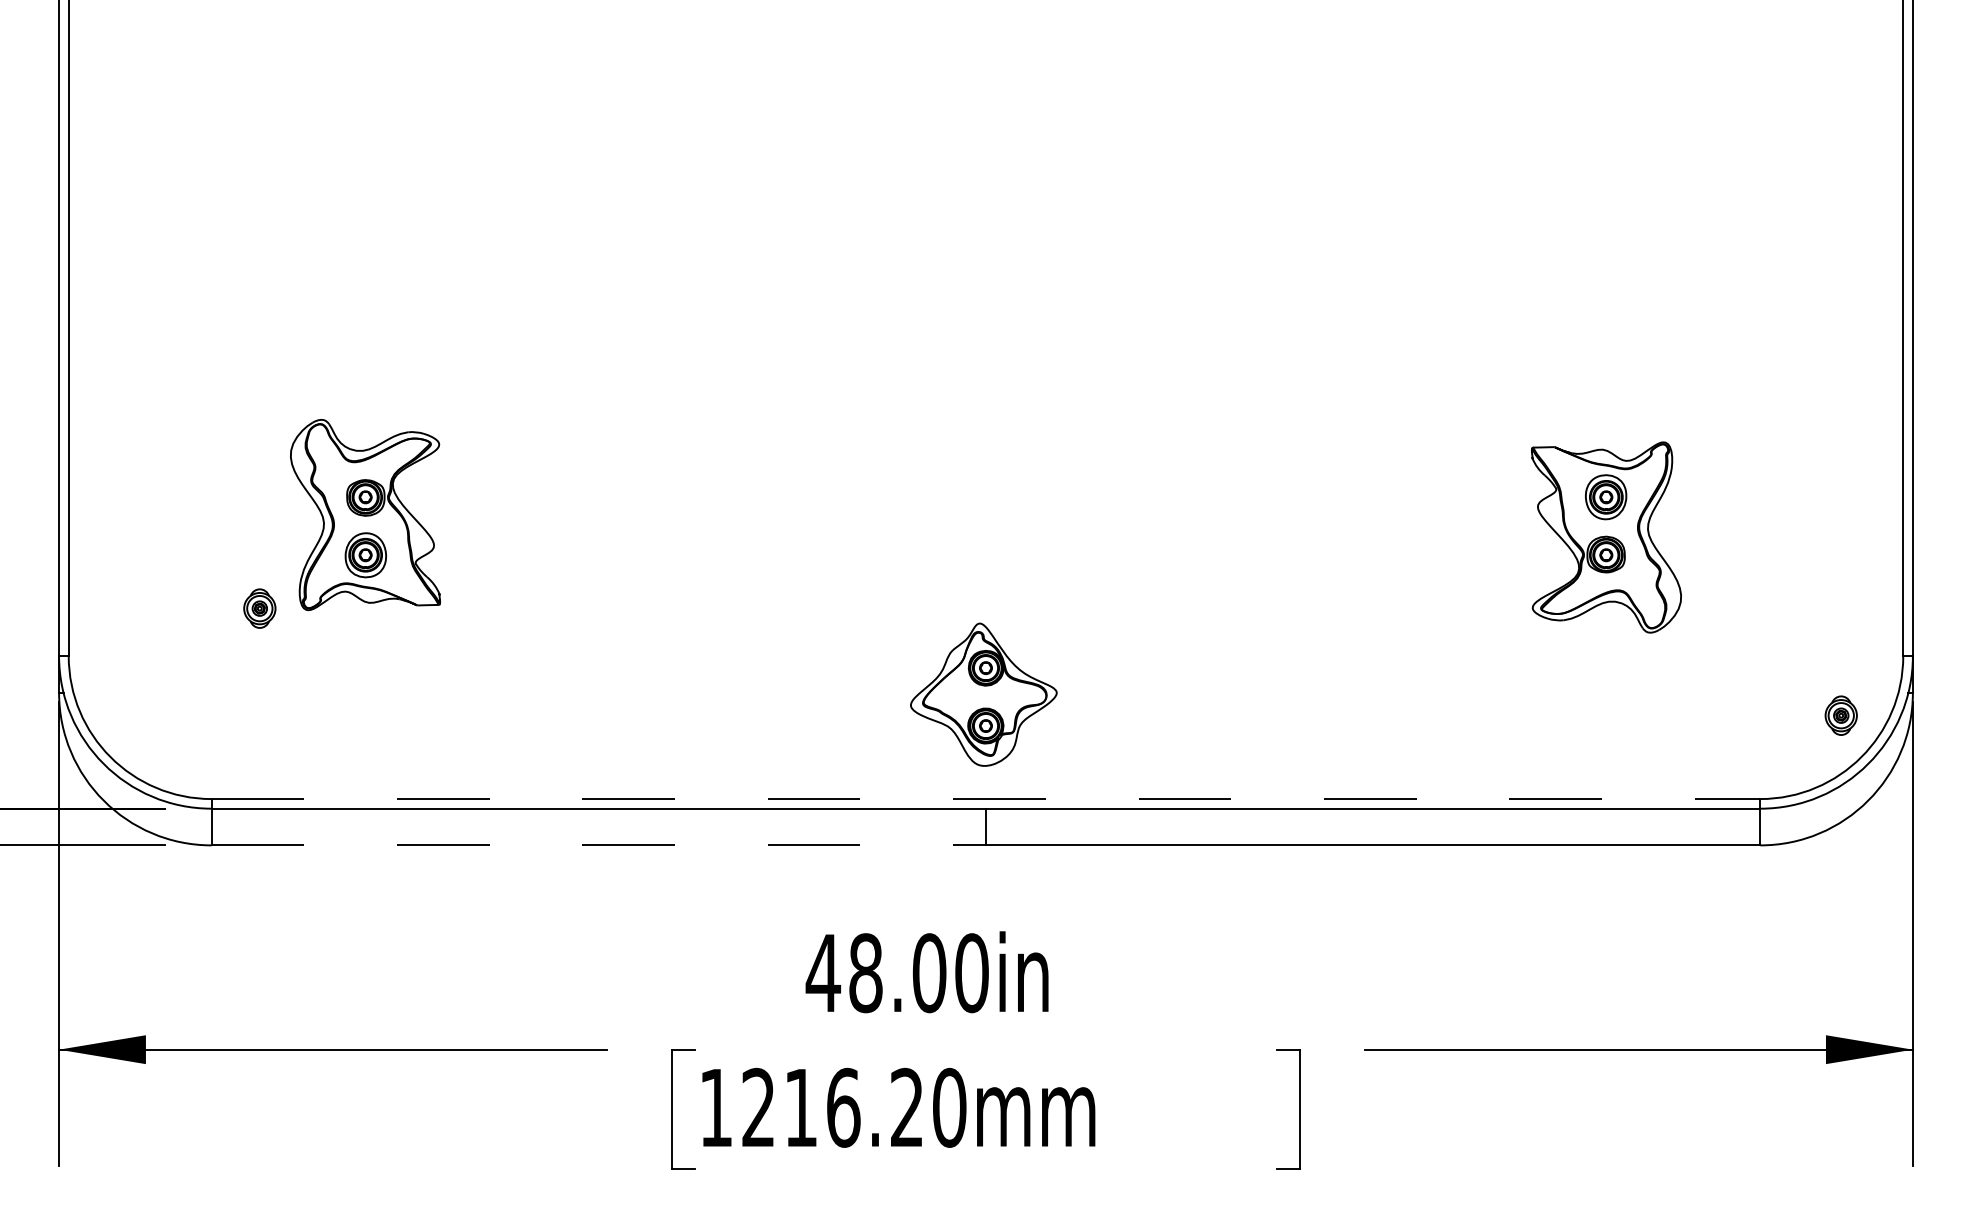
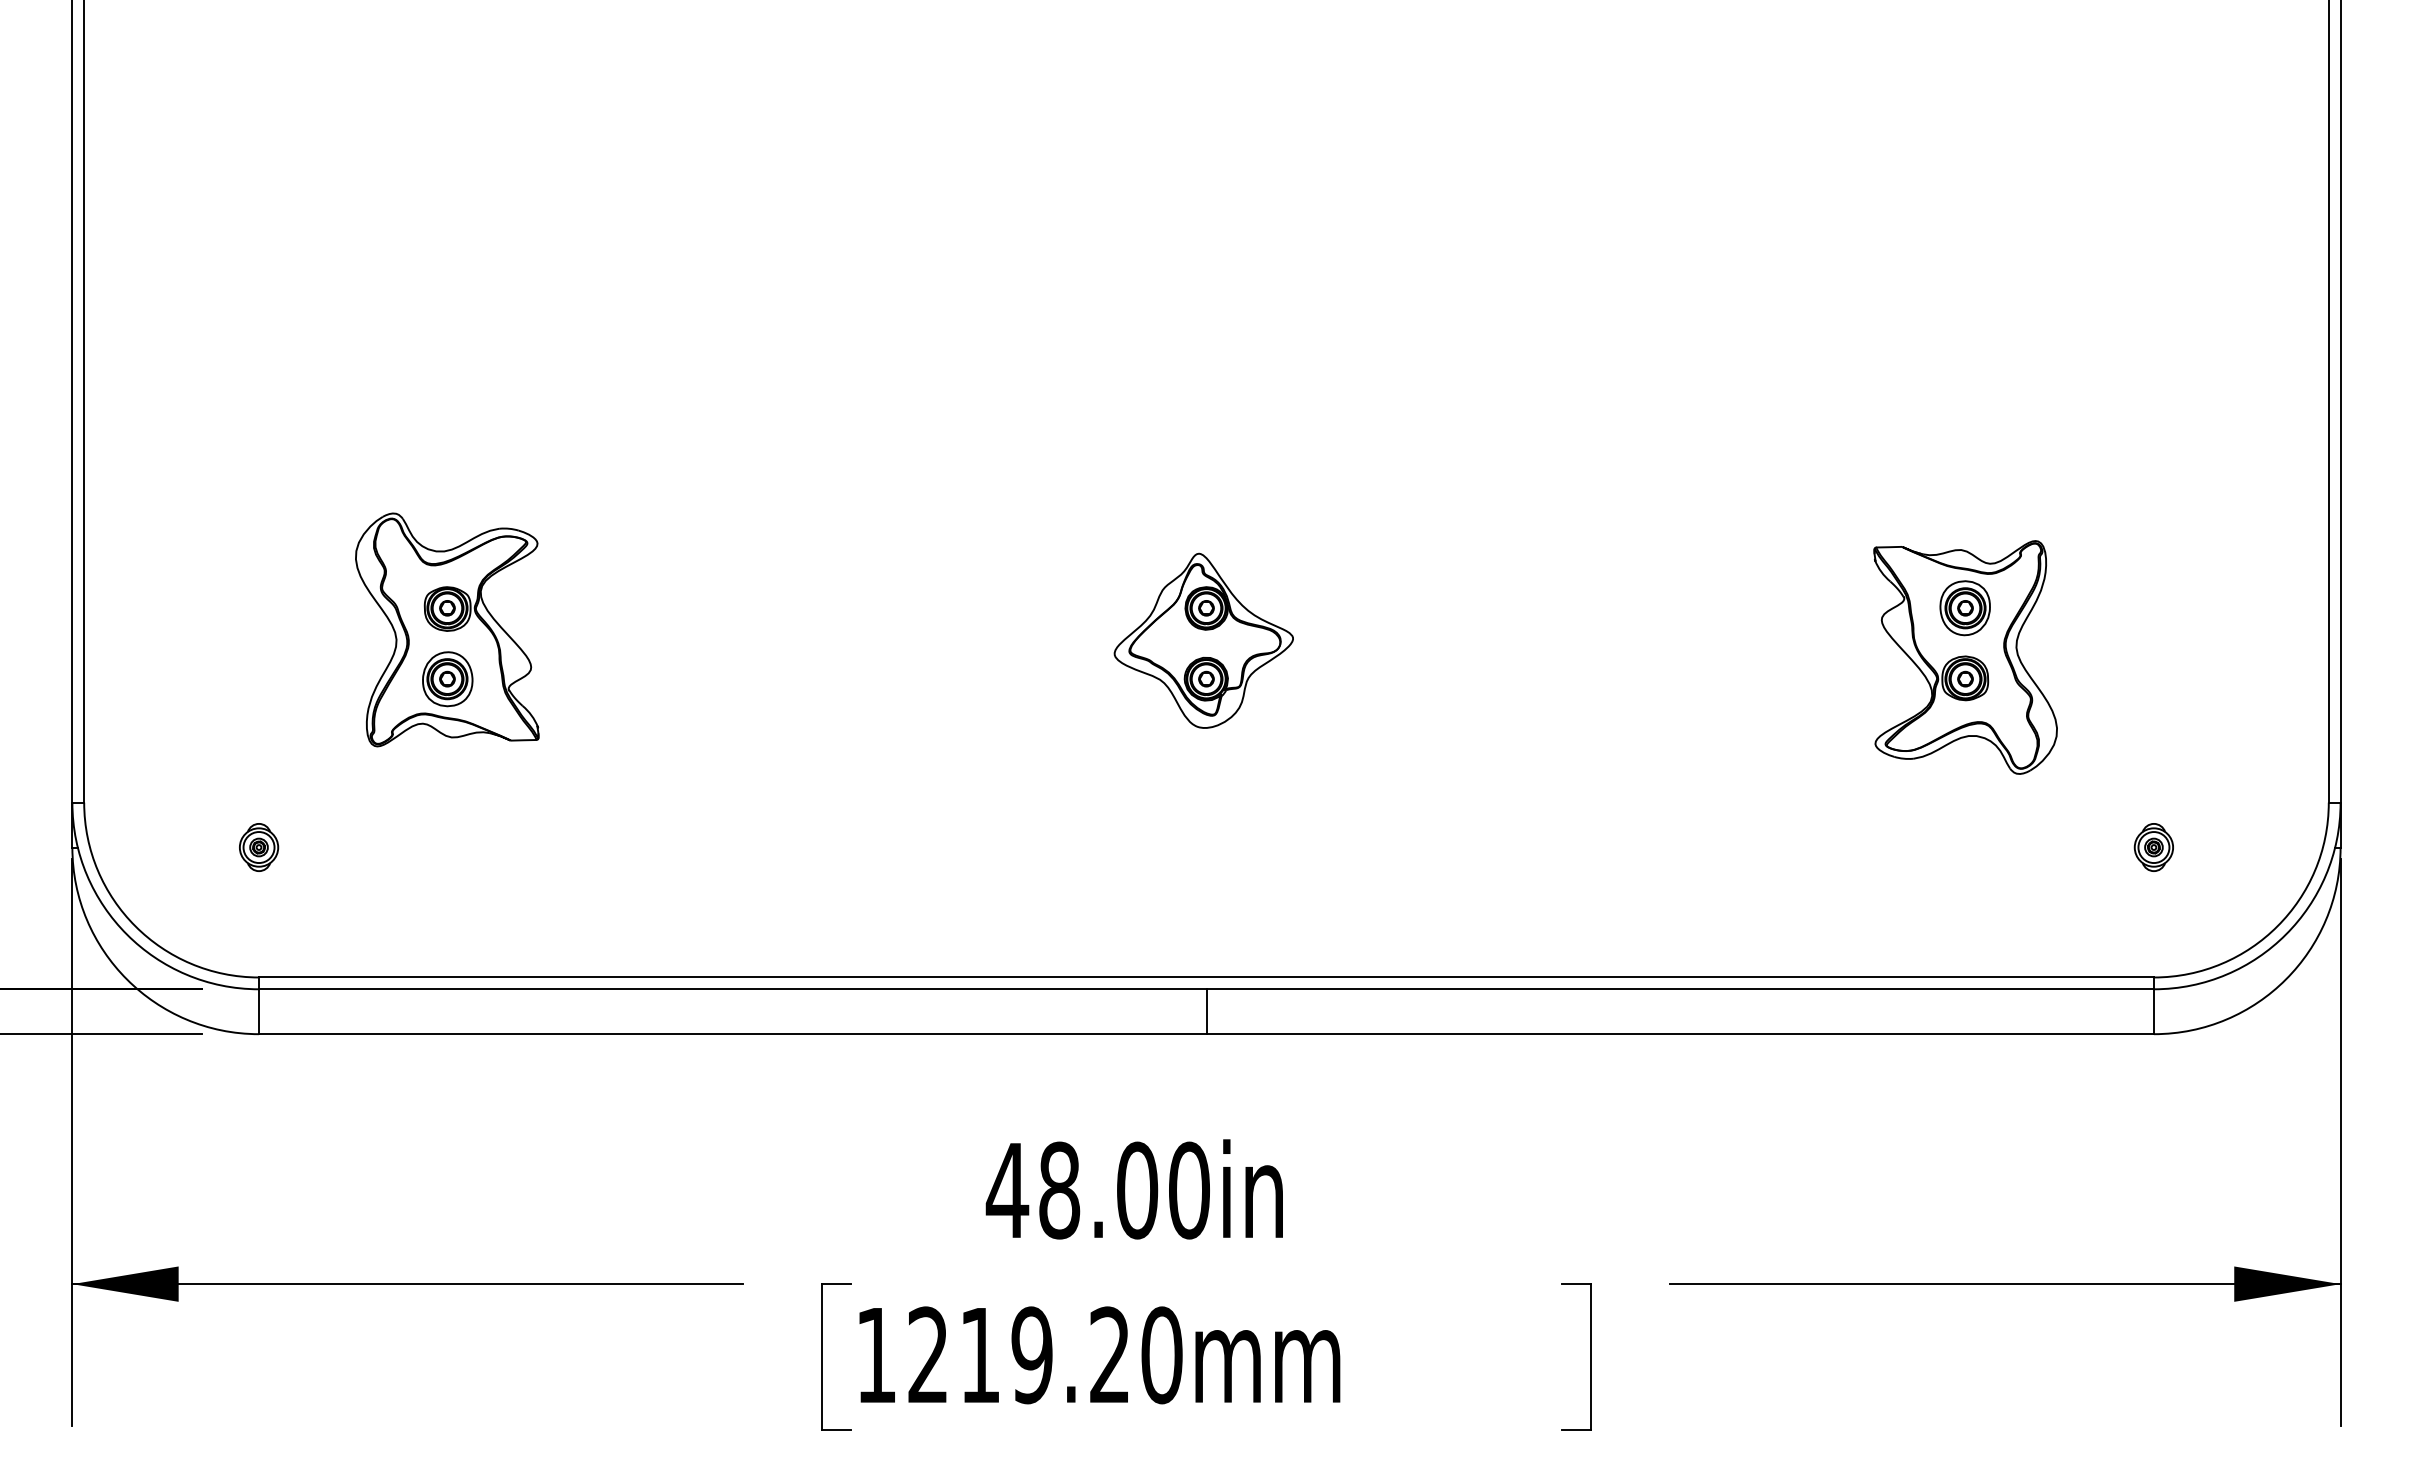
part: (260, 608) -> (259, 847), moved
part: (983, 694) -> (1203, 640), moved
part: (1840, 715) -> (2153, 847), moved
line: (986, 799) -> (1206, 977), dashed -> solid
line: (598, 845) -> (732, 1034), dashed -> solid
text: (843, 1108) -> (1032, 1355), 1216.20mm -> 1219.20mm

